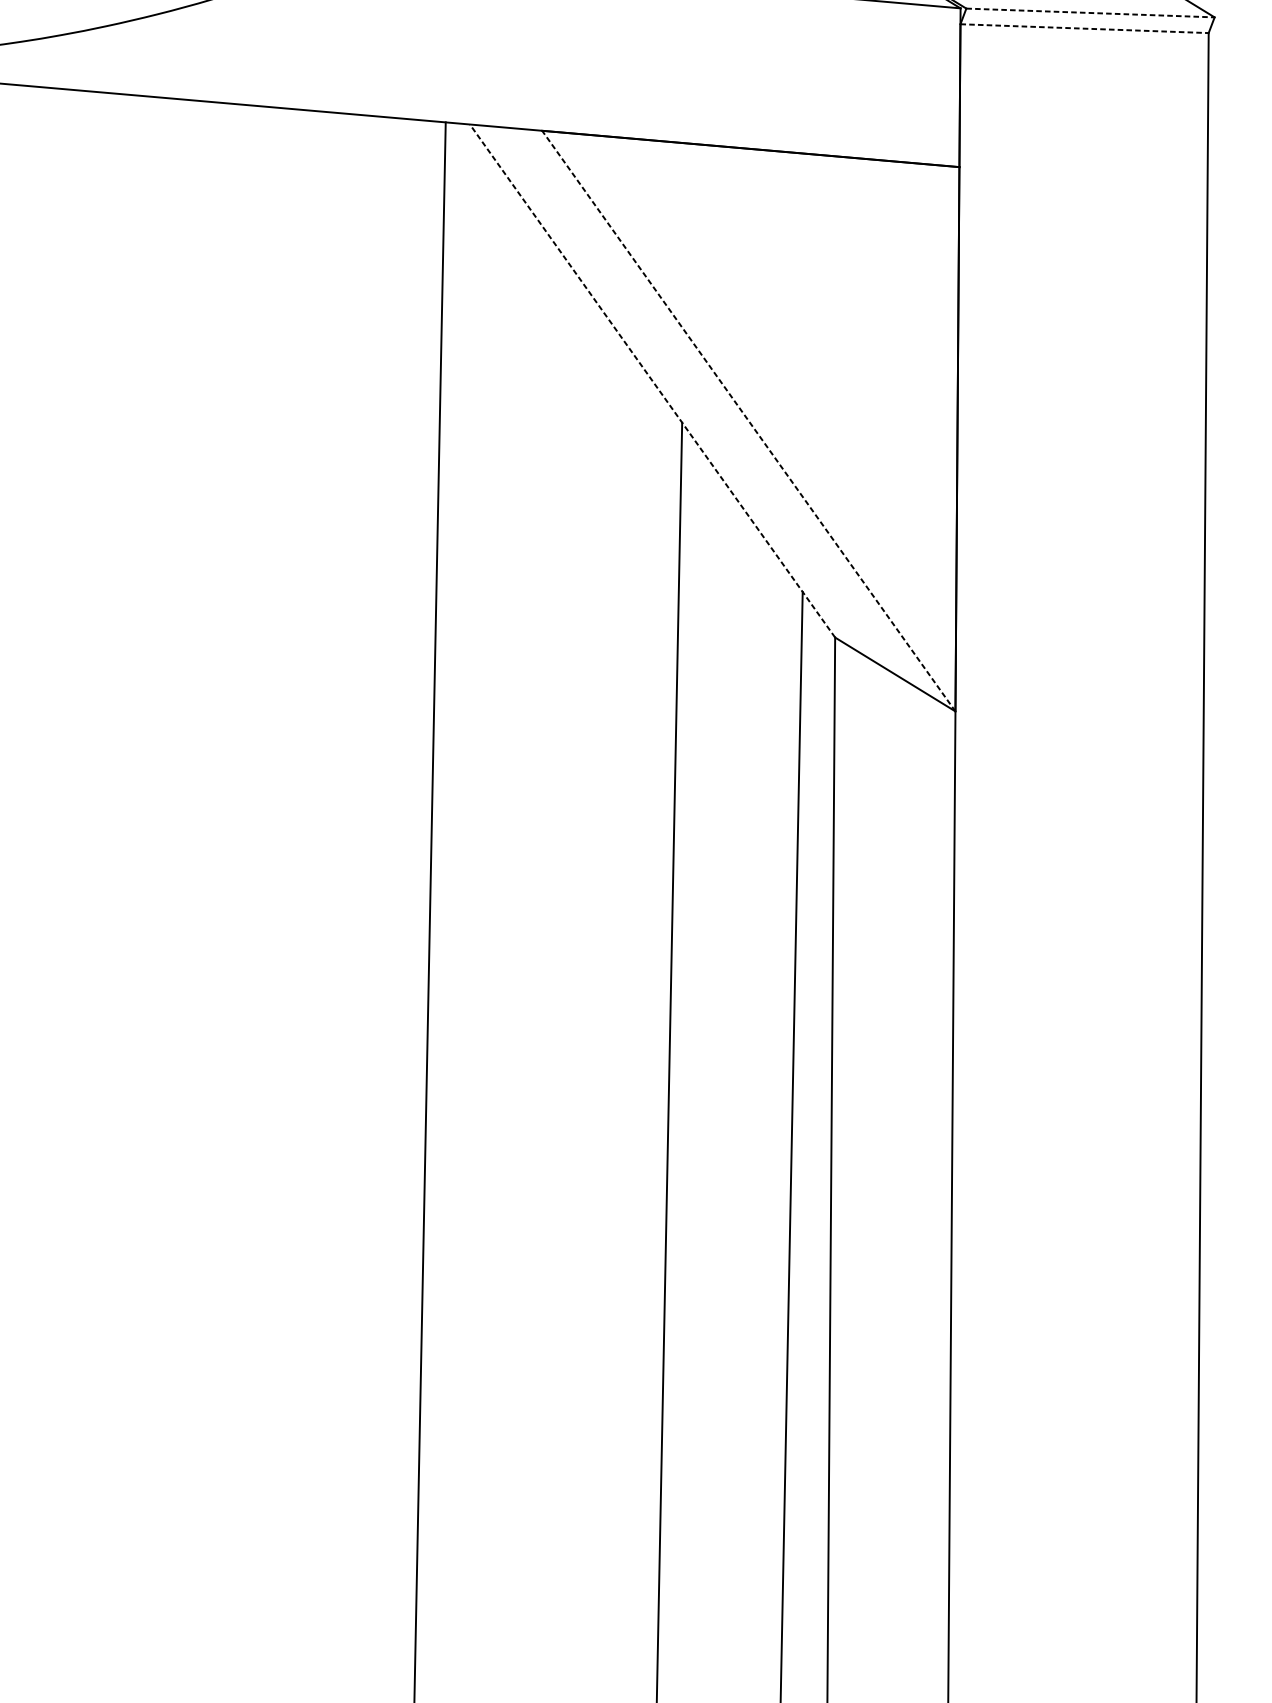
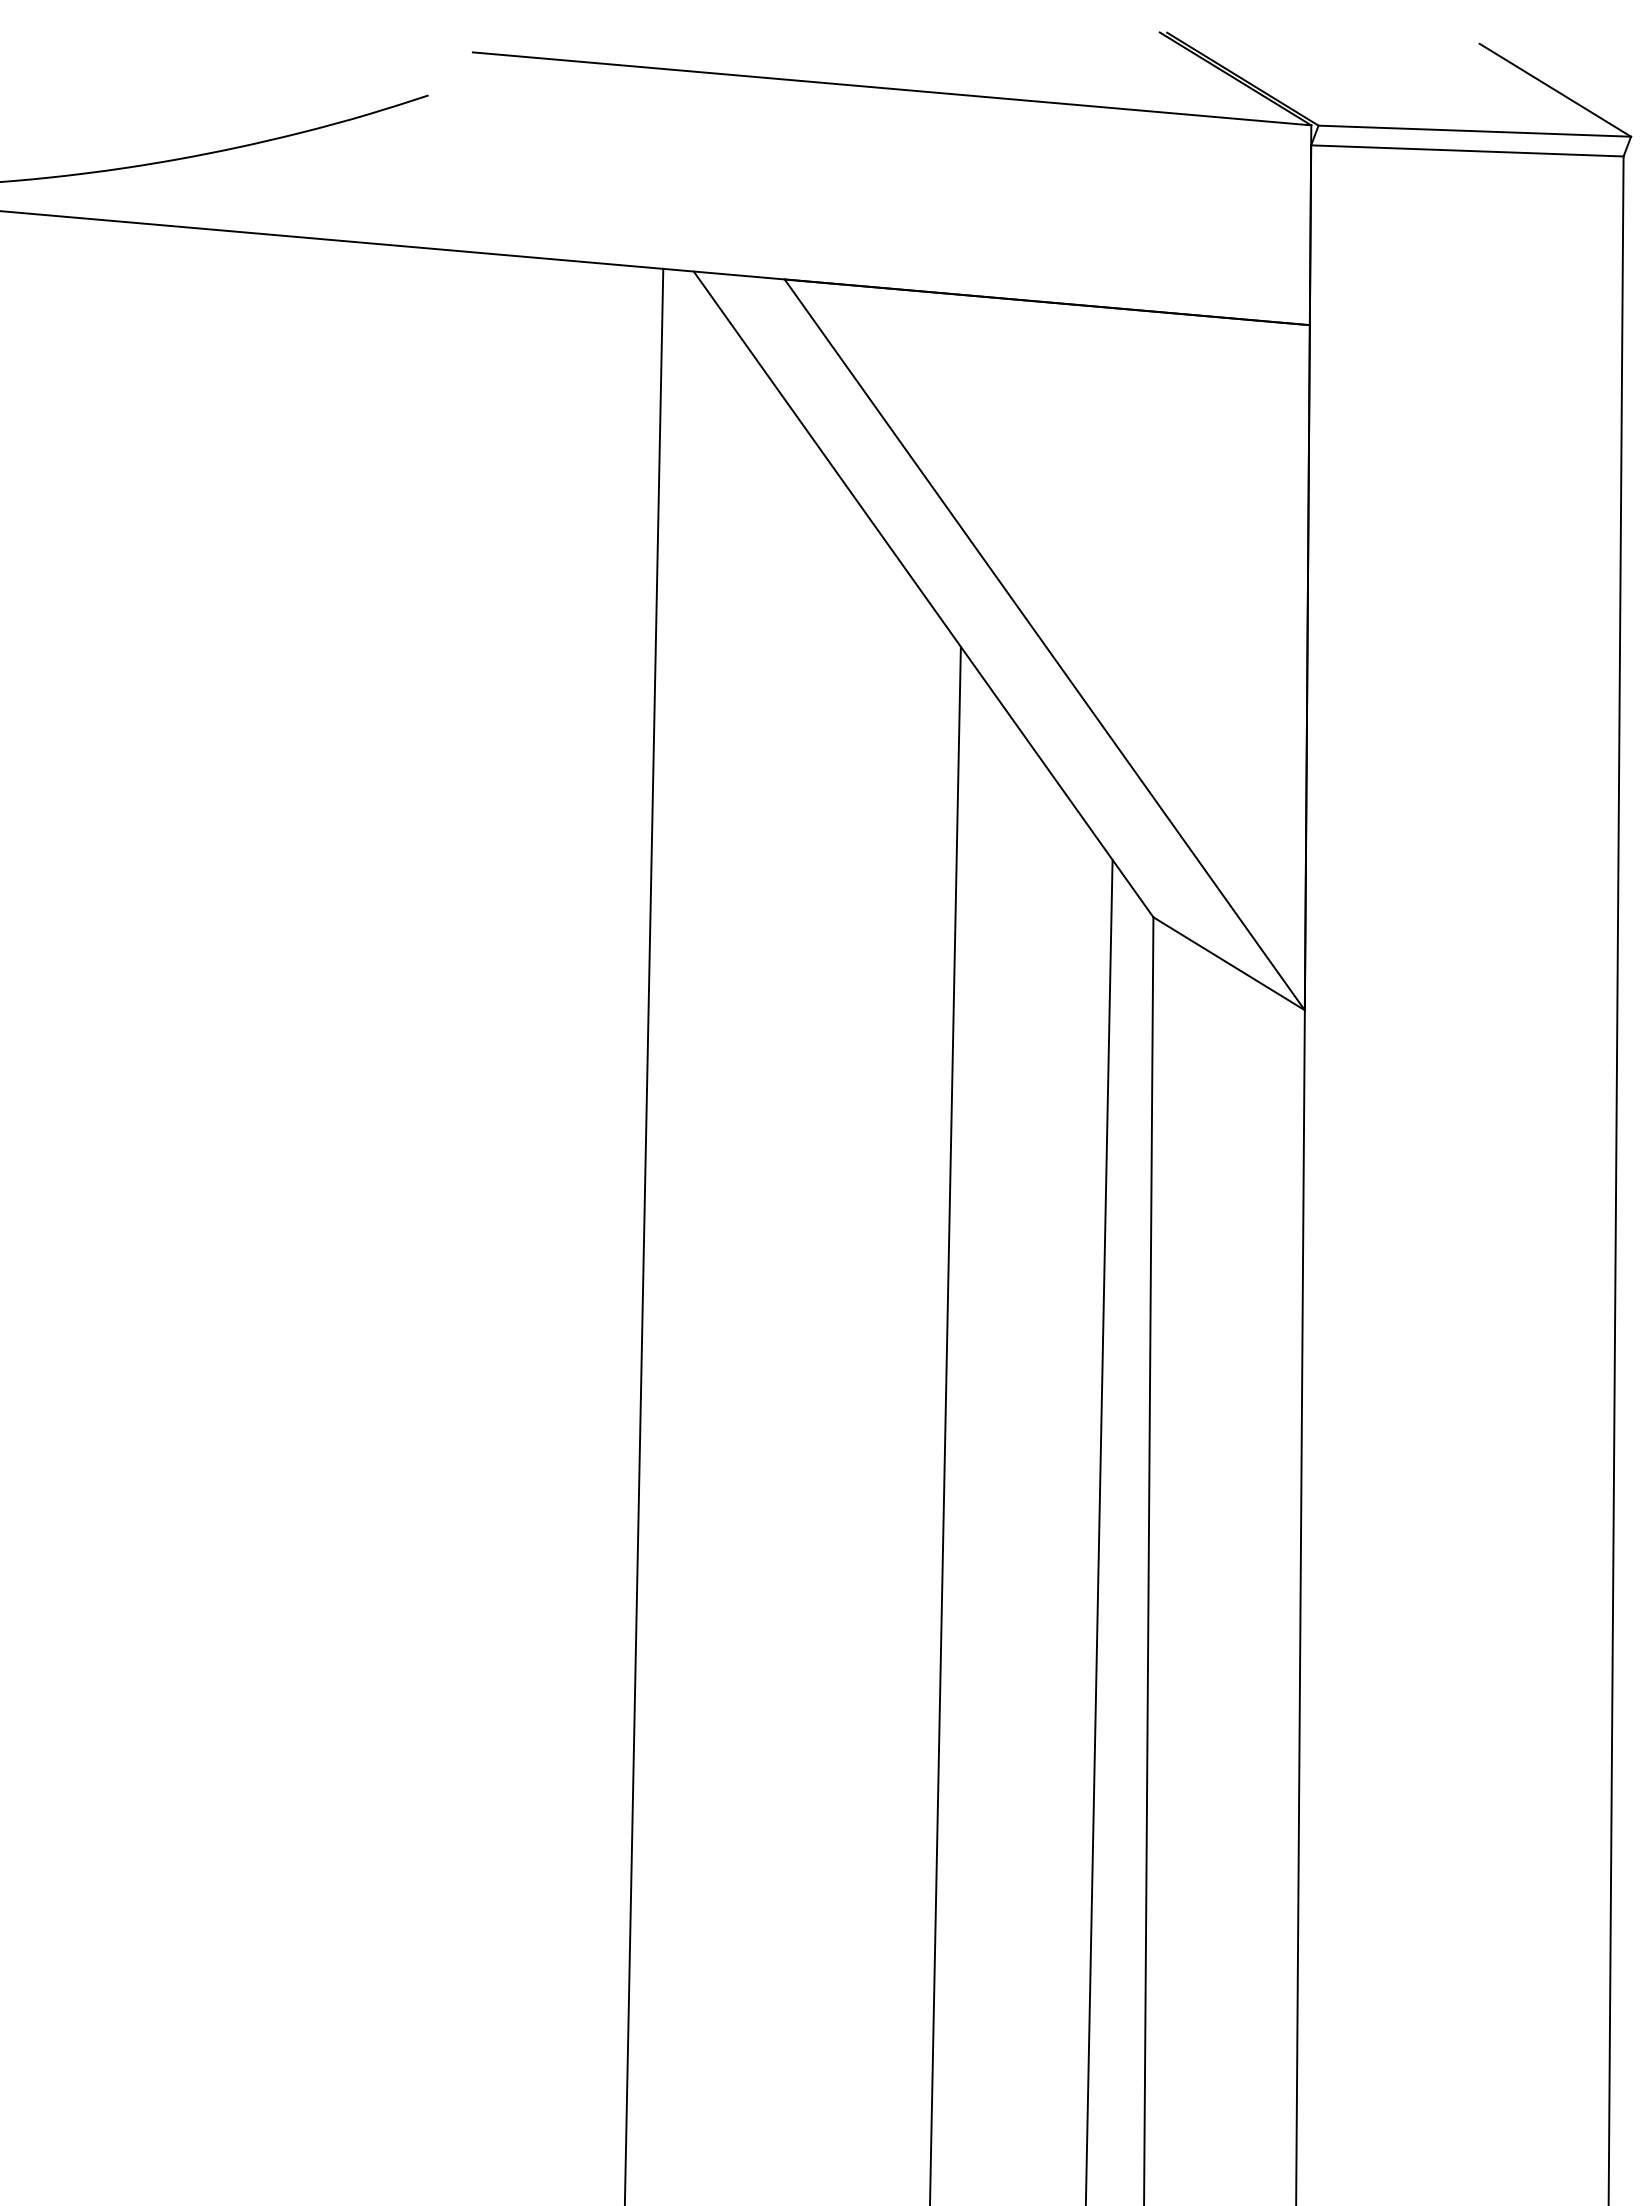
line: (1091, 13) -> (1475, 131), dashed -> solid
line: (1084, 28) -> (1467, 150), dashed -> solid
line: (652, 381) -> (923, 594), dashed -> solid
line: (748, 420) -> (1044, 644), dashed -> solid

